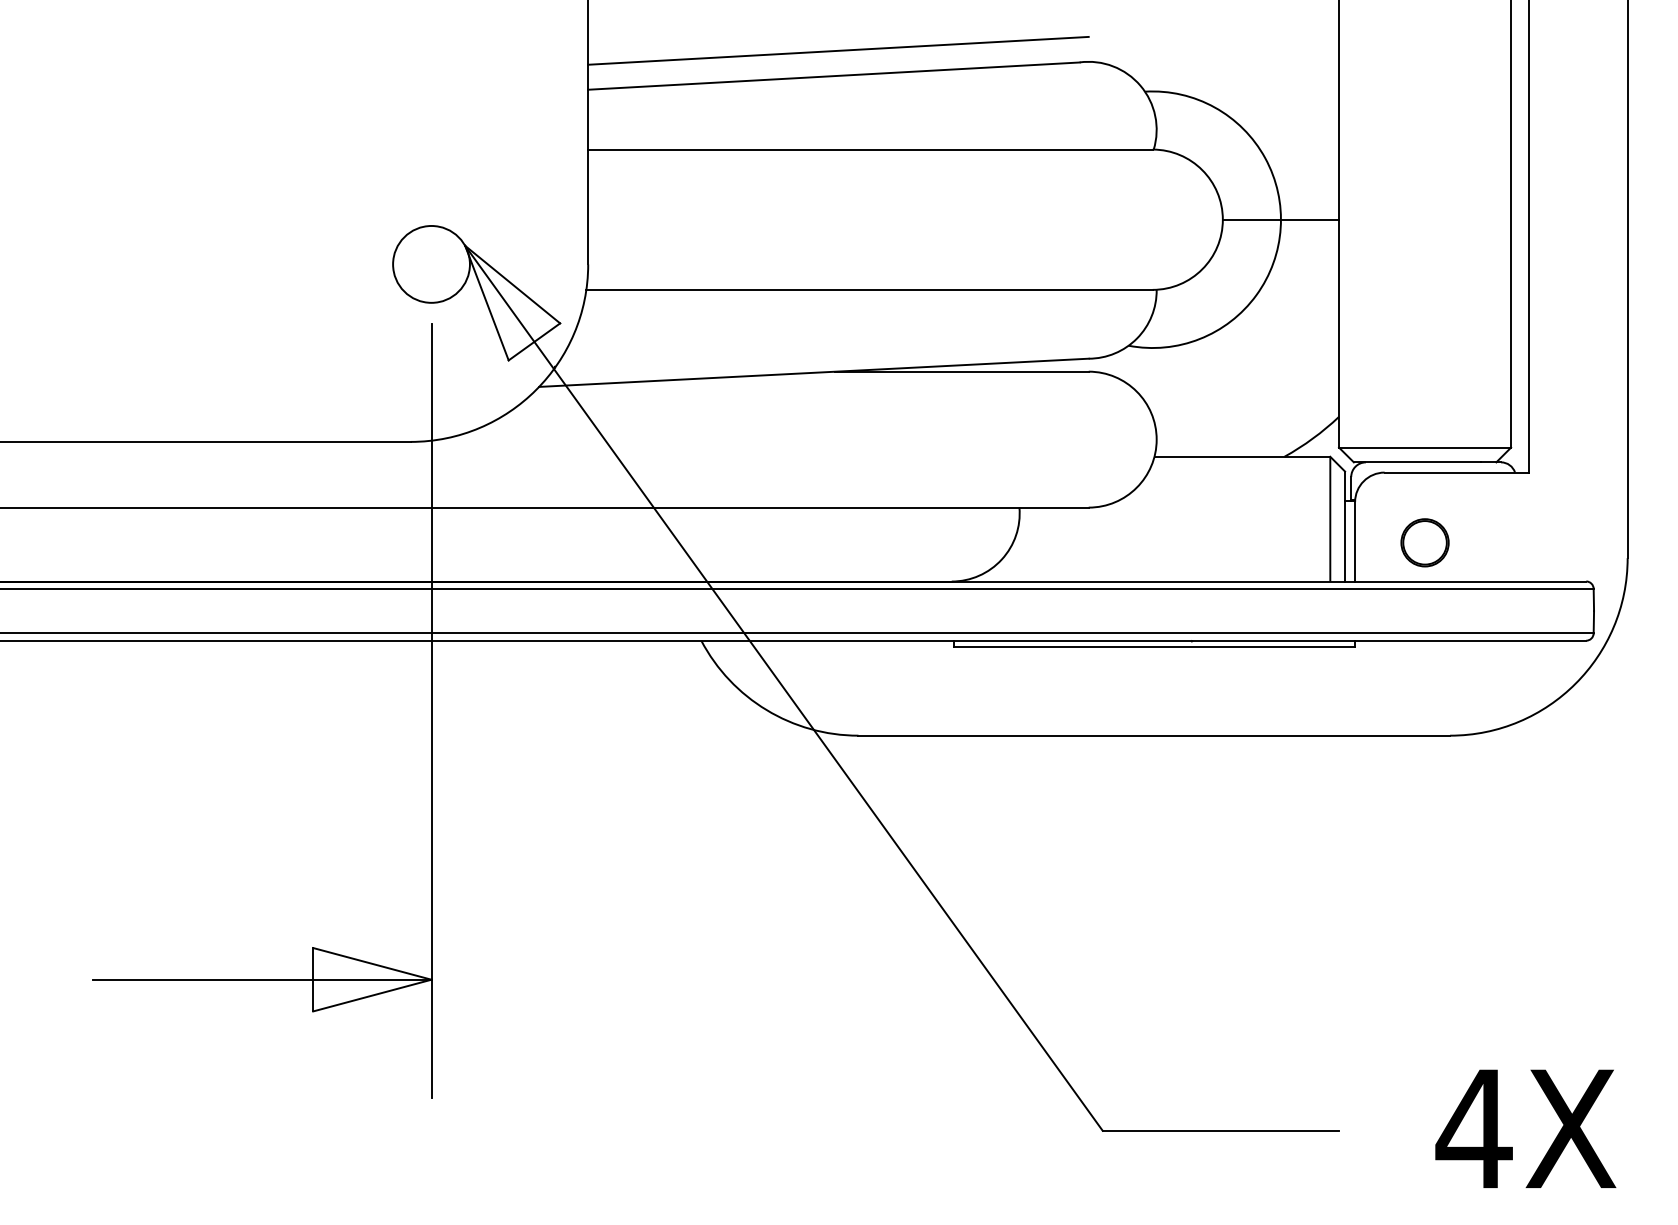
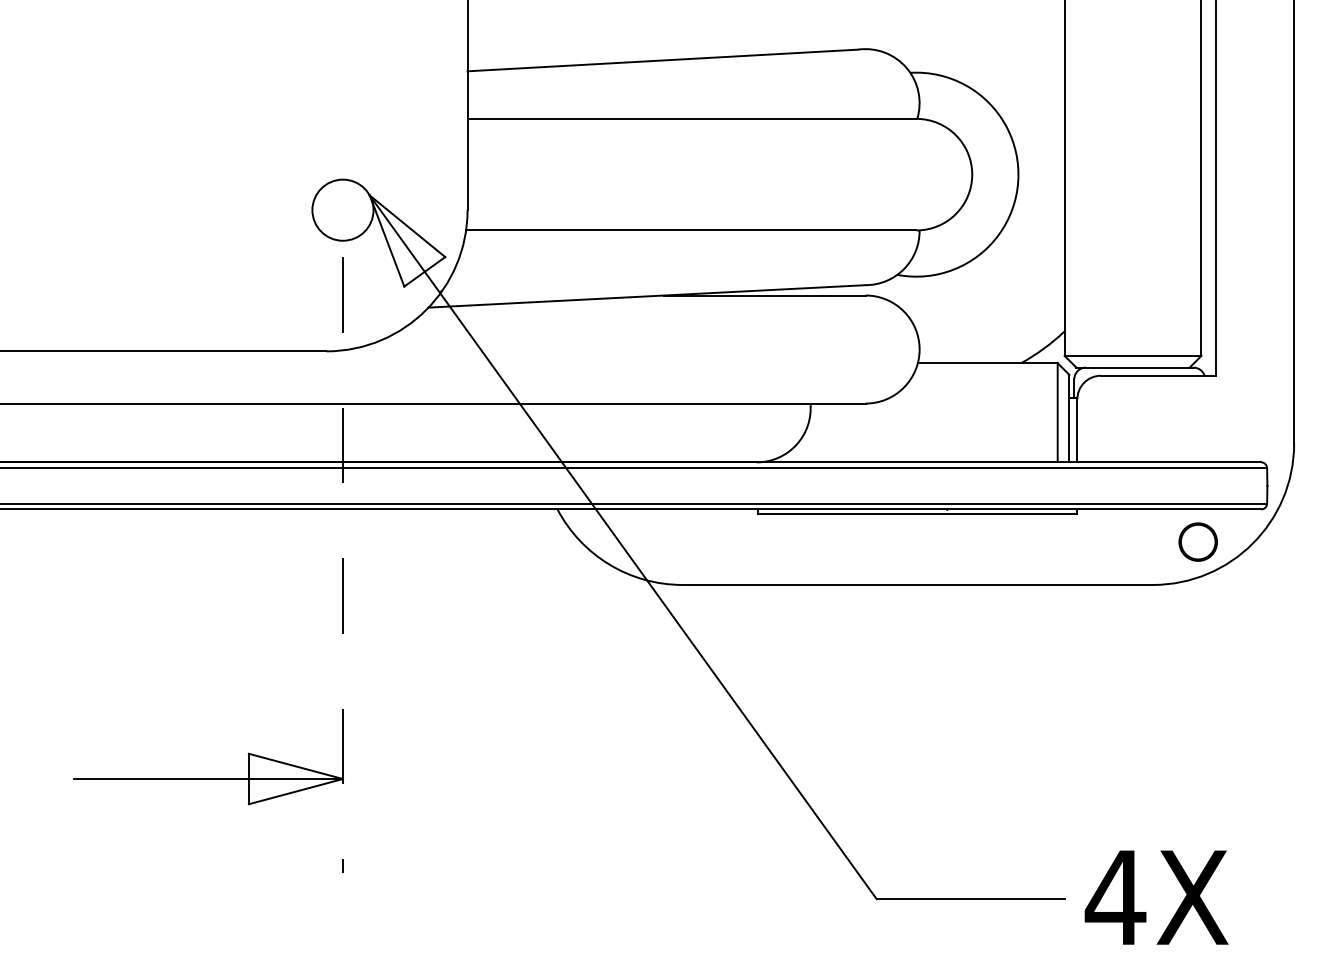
line: (838, 50) -> (666, 40), removed
line: (1280, 219) -> (1018, 174), removed
part: (1424, 542) -> (1197, 541), moved
line: (431, 711) -> (342, 565), solid -> dashed
text: (1525, 1128) -> (1156, 897), moved

